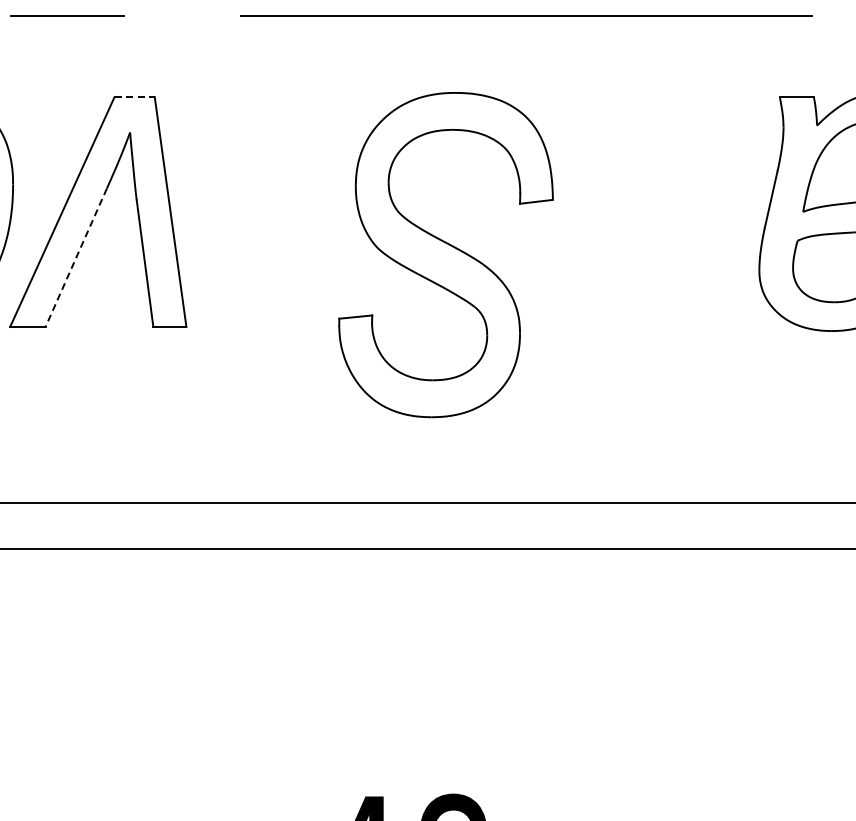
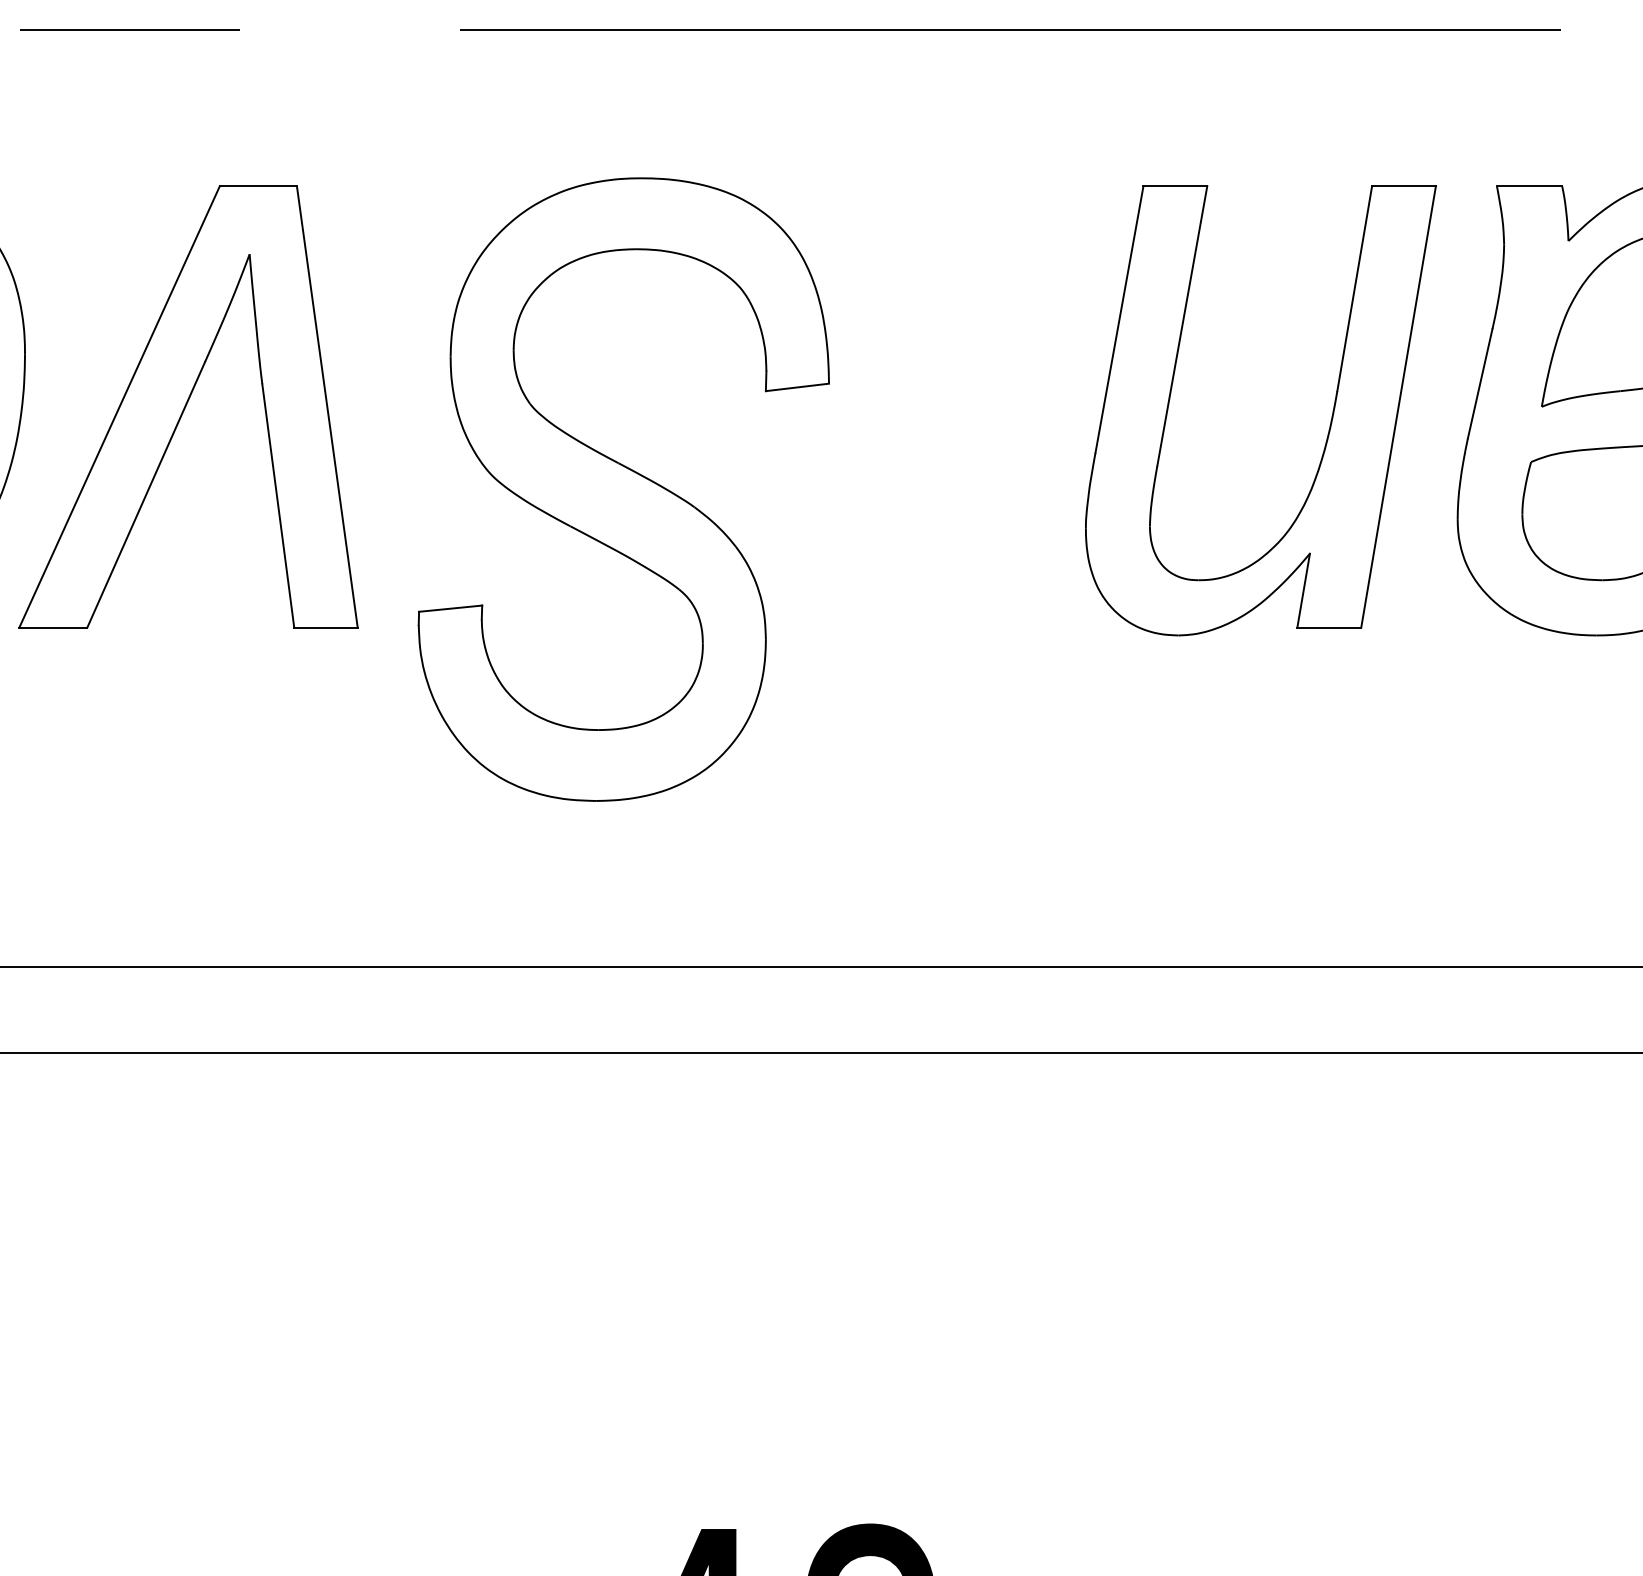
line: (135, 97) -> (259, 187), dashed -> solid
part: (691, 223) -> (1327, 428), added
part: (445, 255) -> (622, 490), moved
line: (76, 257) -> (146, 494), dashed -> solid

